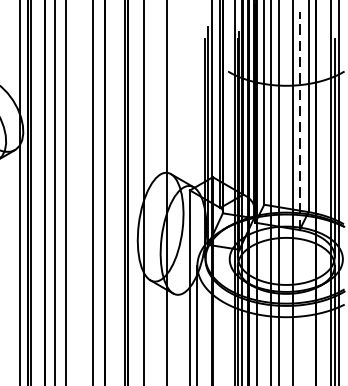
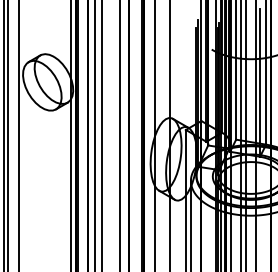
line: (300, 121) -> (260, 83), dashed -> solid

